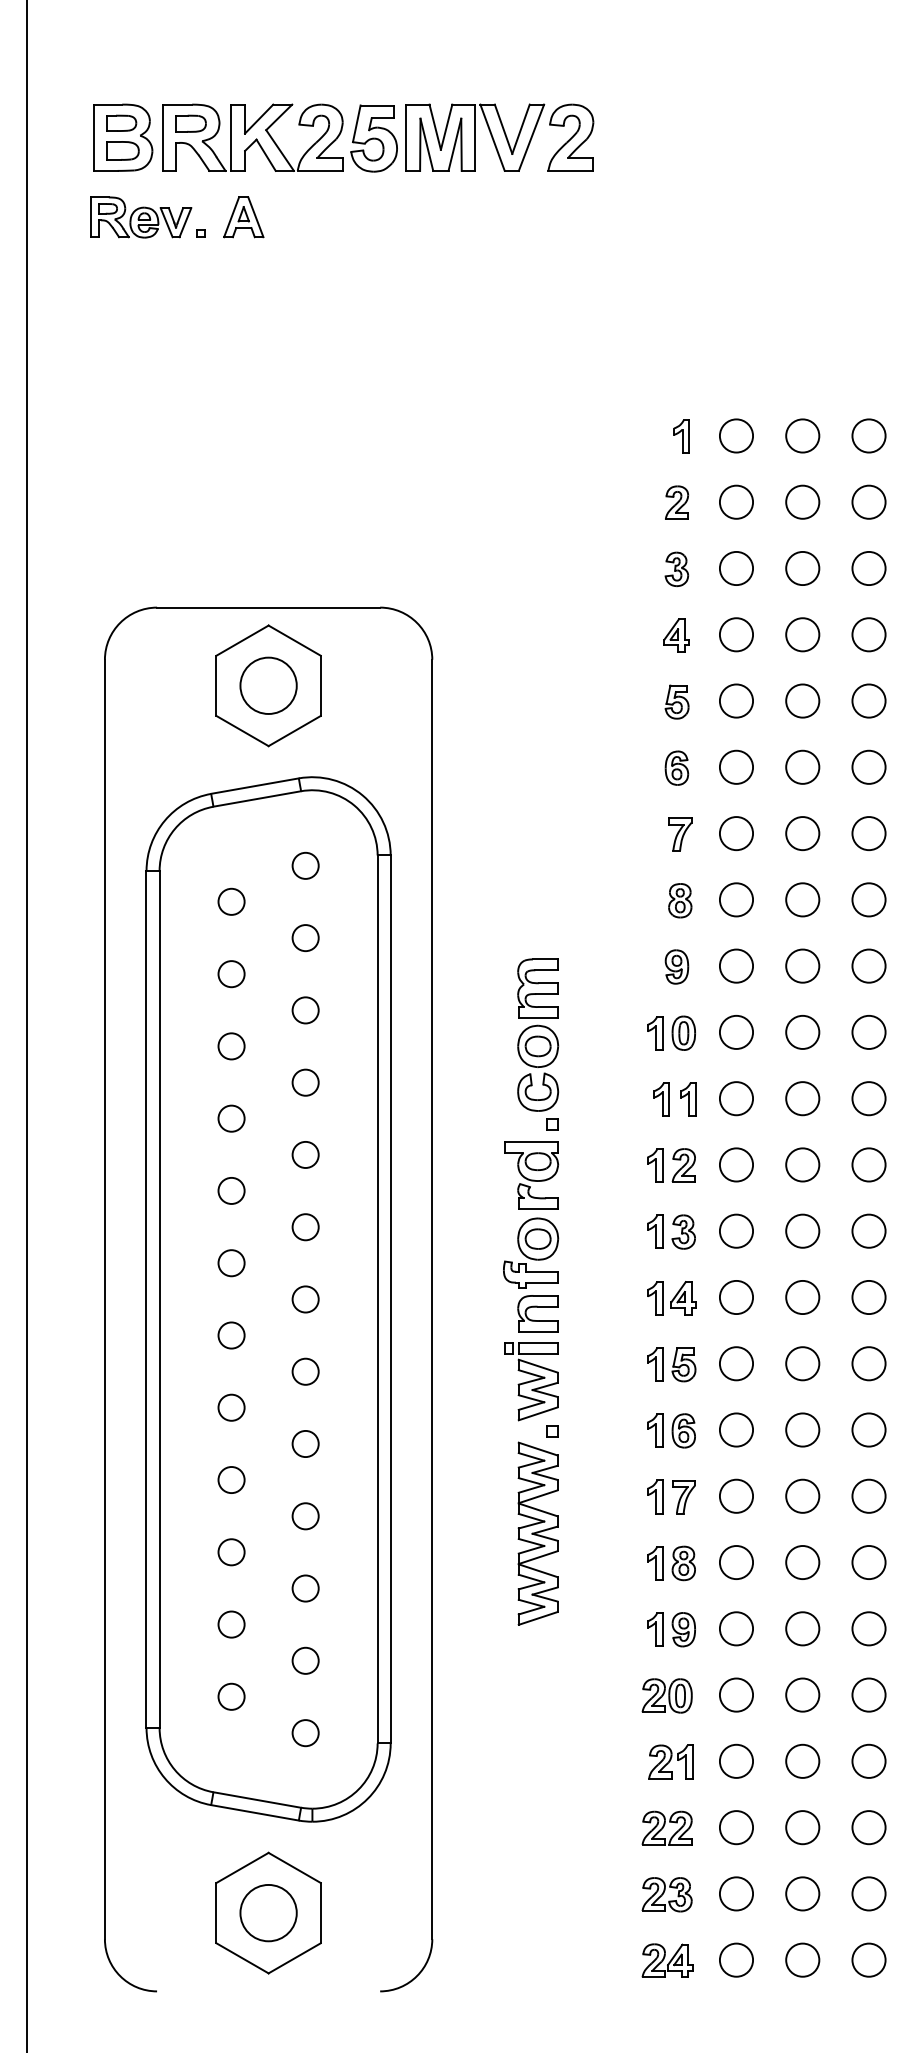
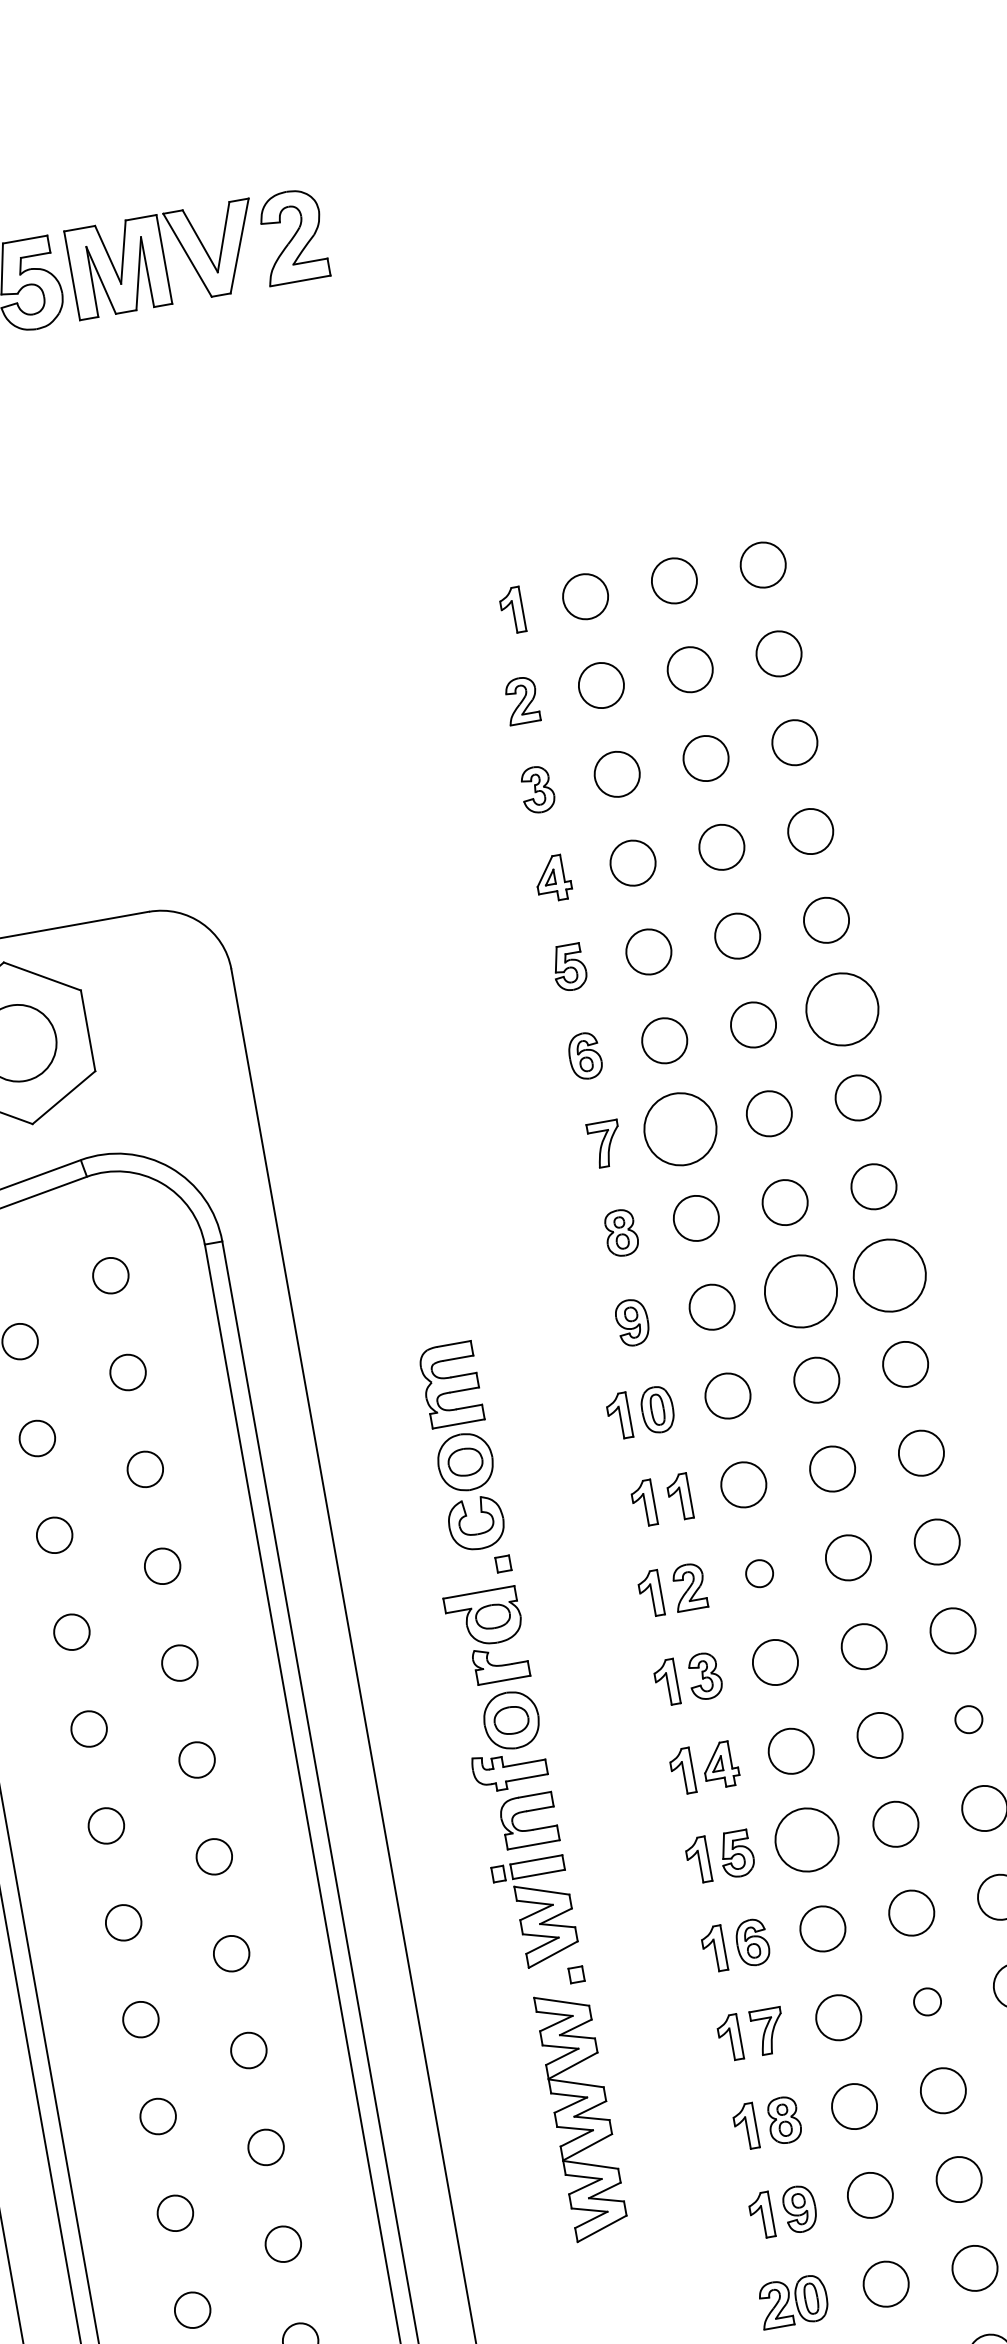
circle: (868, 766) -> (841, 1008), size x1.6
circle: (736, 833) -> (680, 1129), size x1.6
circle: (802, 965) -> (800, 1290), size x1.6
circle: (868, 965) -> (888, 1274), size x1.6
circle: (736, 1164) -> (759, 1573), size x0.6
circle: (868, 1297) -> (968, 1719), size x0.6
circle: (736, 1363) -> (807, 1839), size x1.4
circle: (802, 1495) -> (927, 2000), size x0.6

